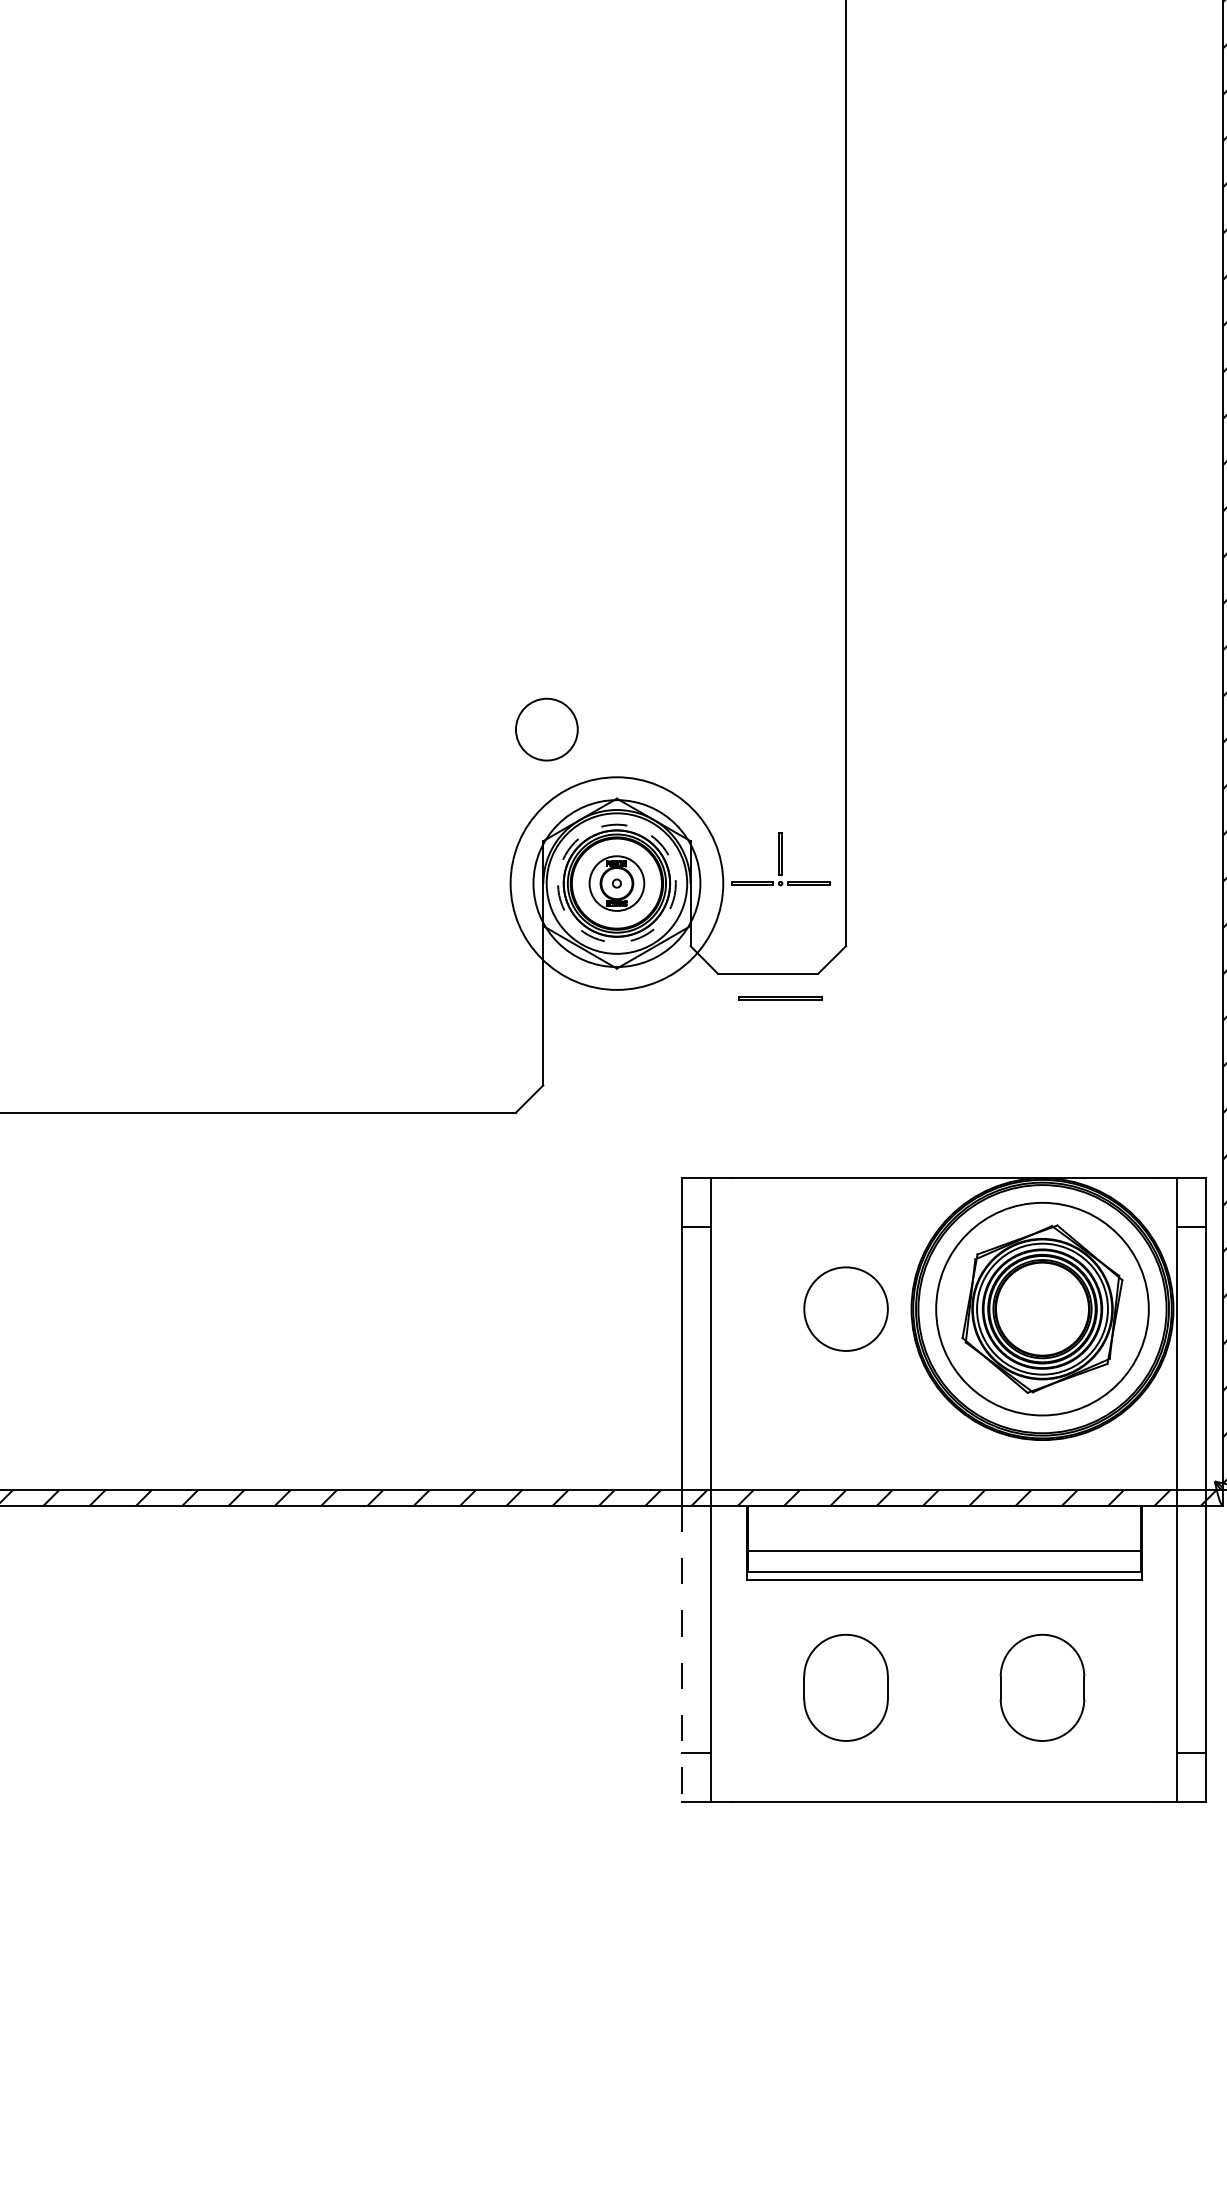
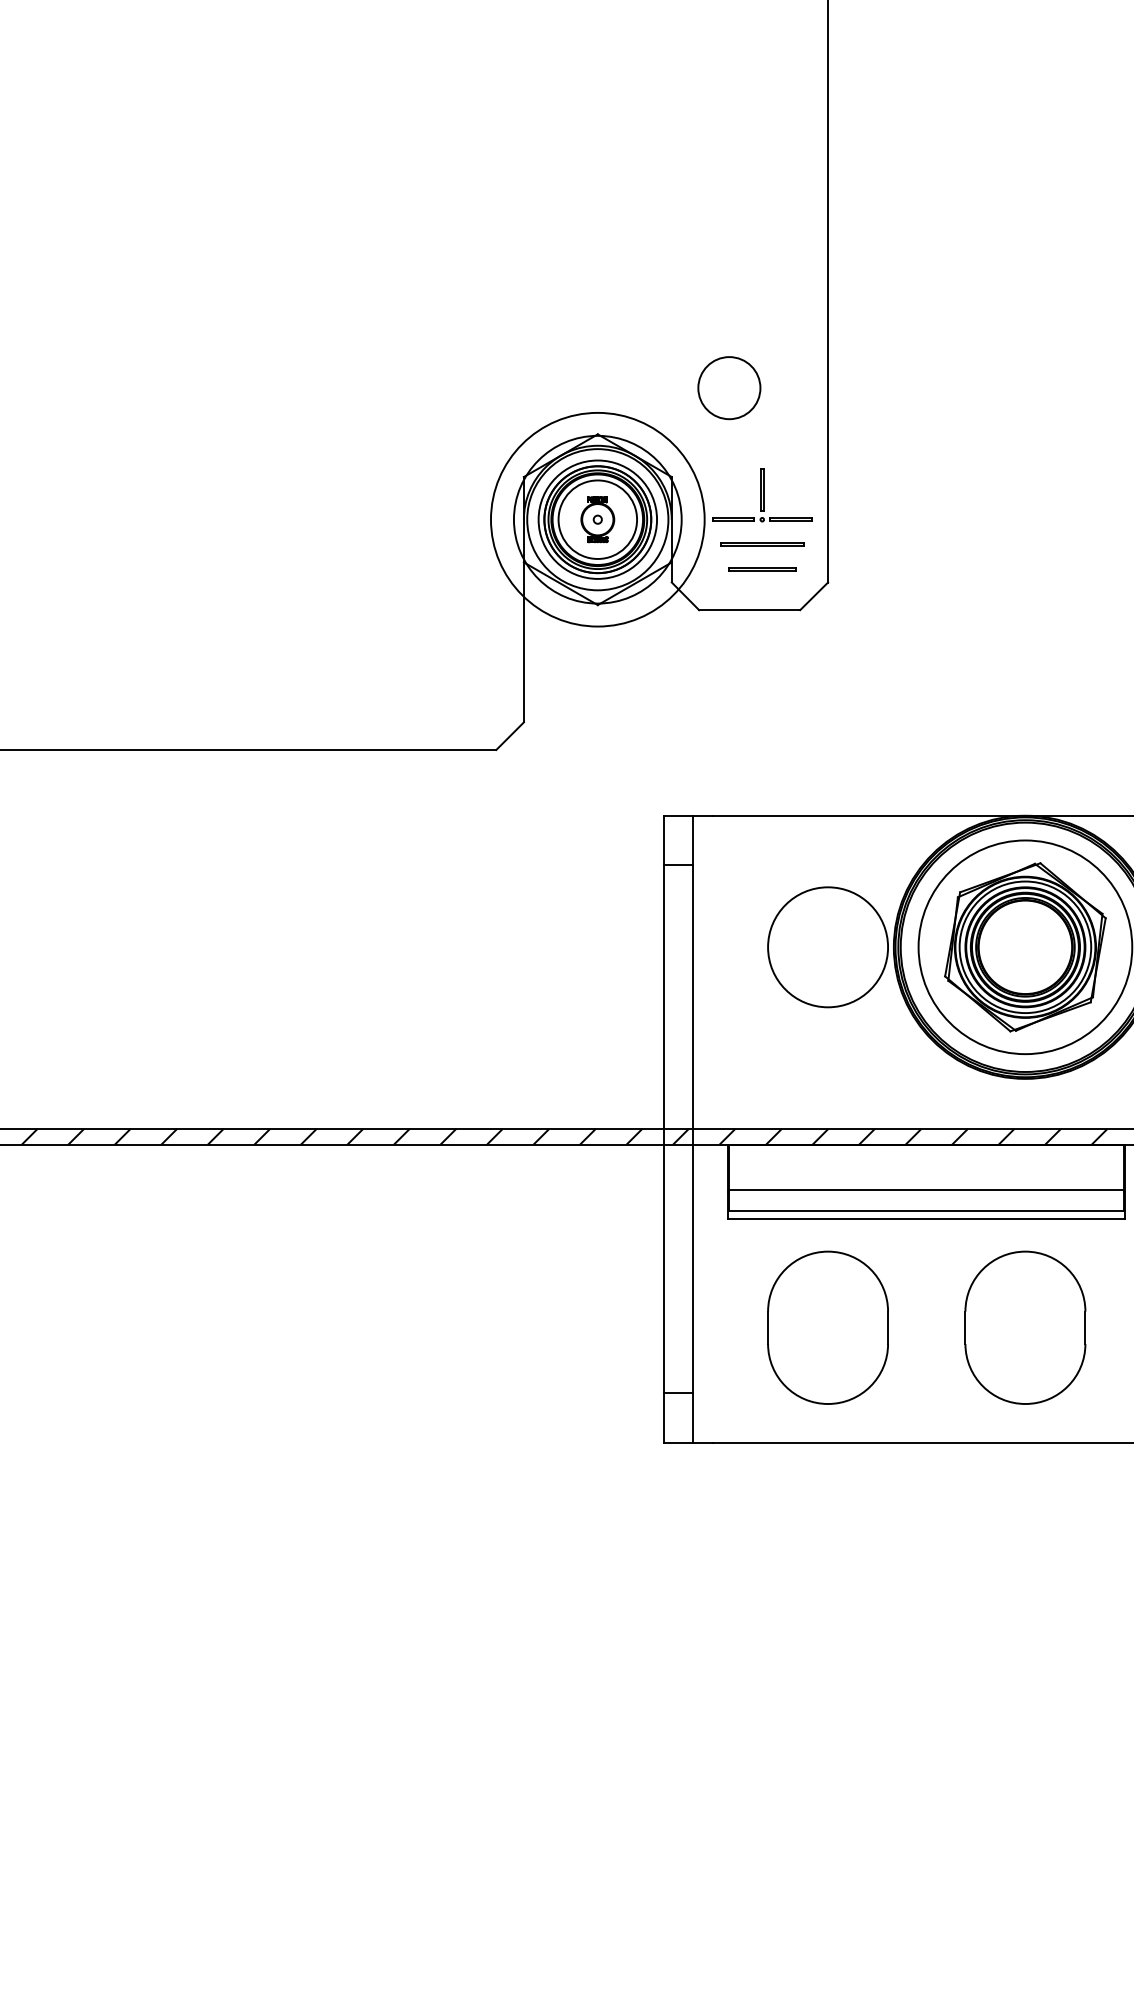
circle: (546, 729) -> (729, 387), moved
circle: (616, 883) -> (597, 519), dashed -> solid
circle: (616, 883) -> (597, 519), size x1.43
line: (780, 932) -> (762, 568), added
line: (780, 997) -> (762, 543), moved
circle: (845, 1308) -> (827, 946), size x1.43
line: (682, 1654) -> (663, 1294), dashed -> solid
part: (845, 1687) -> (827, 1327), size x1.43
part: (1042, 1687) -> (1025, 1327), size x1.43

